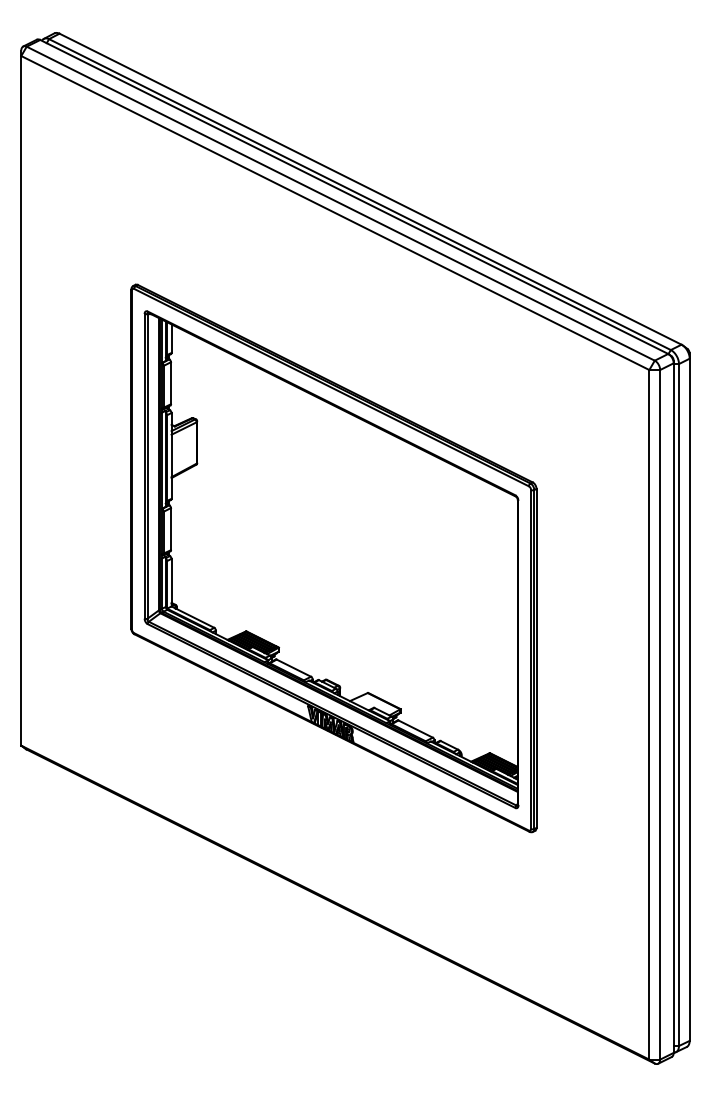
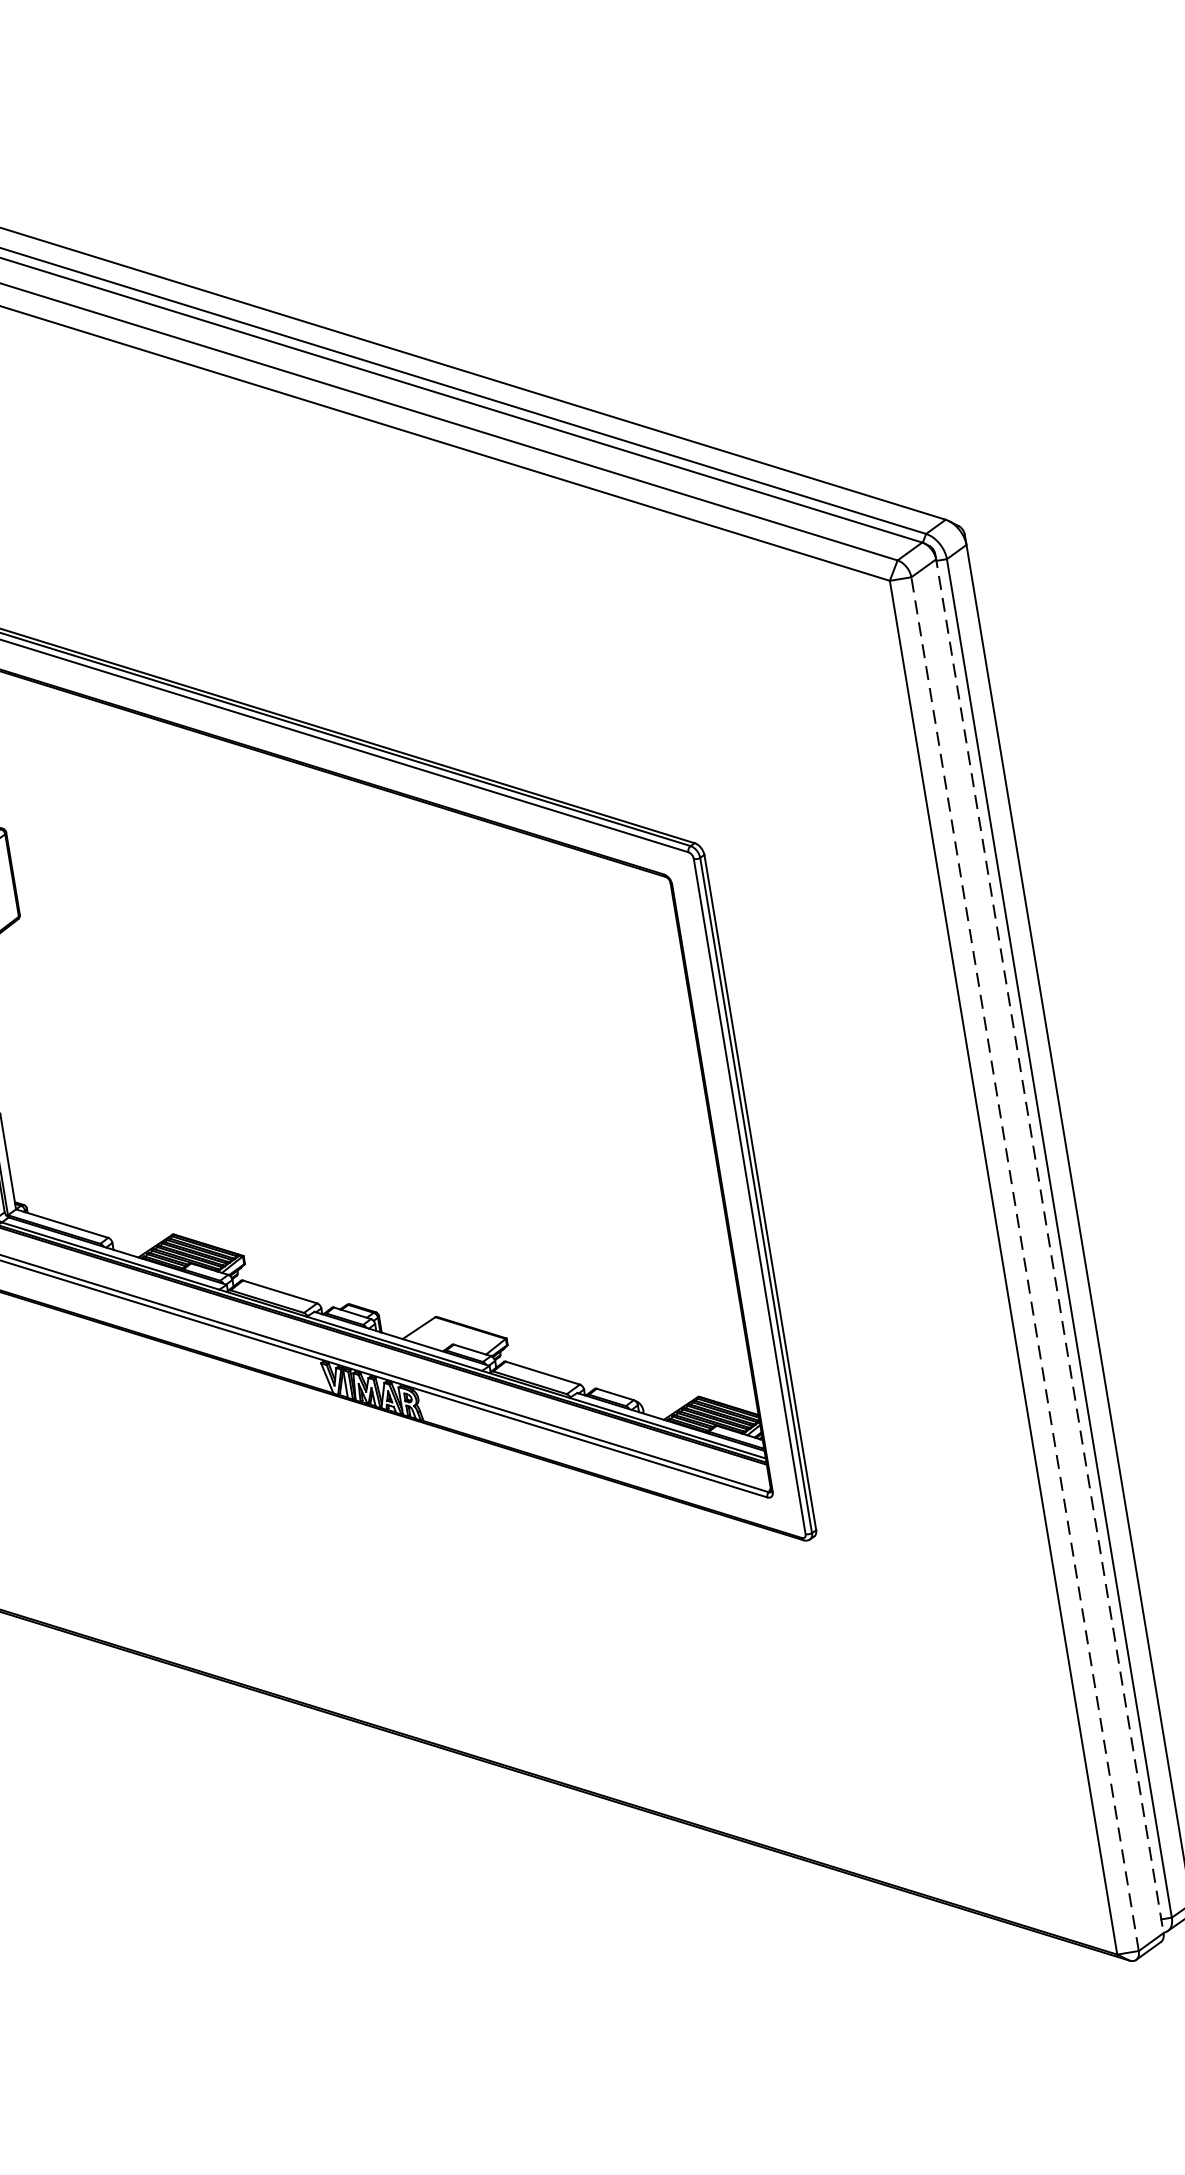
line: (673, 707) -> (1049, 1245), solid -> dashed
line: (660, 714) -> (1025, 1263), solid -> dashed

